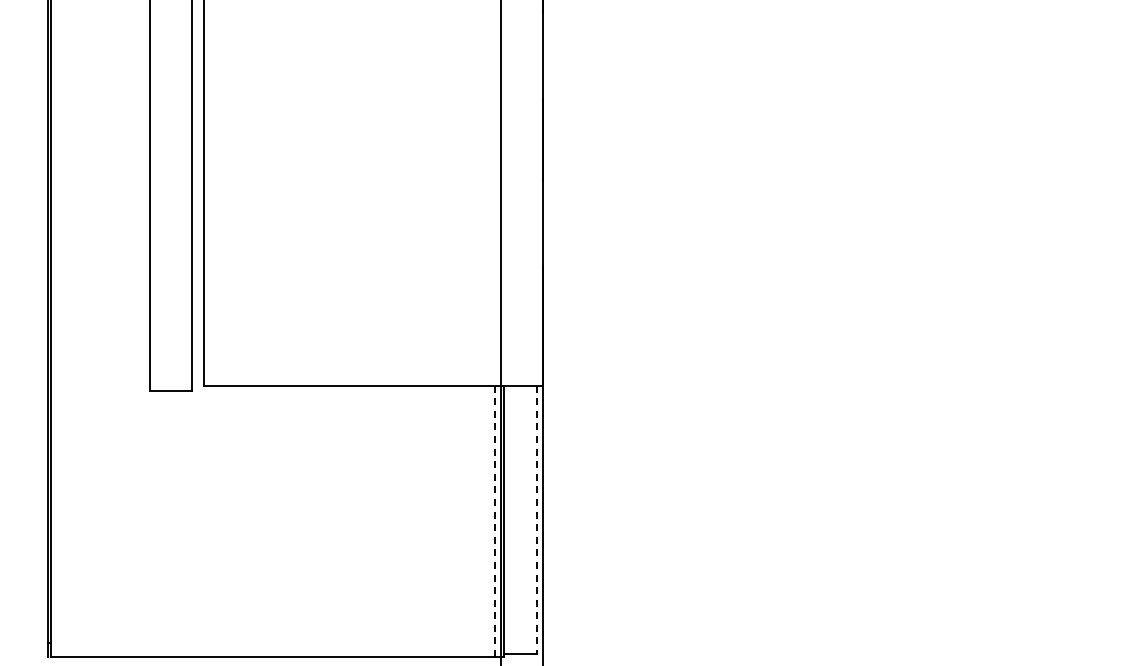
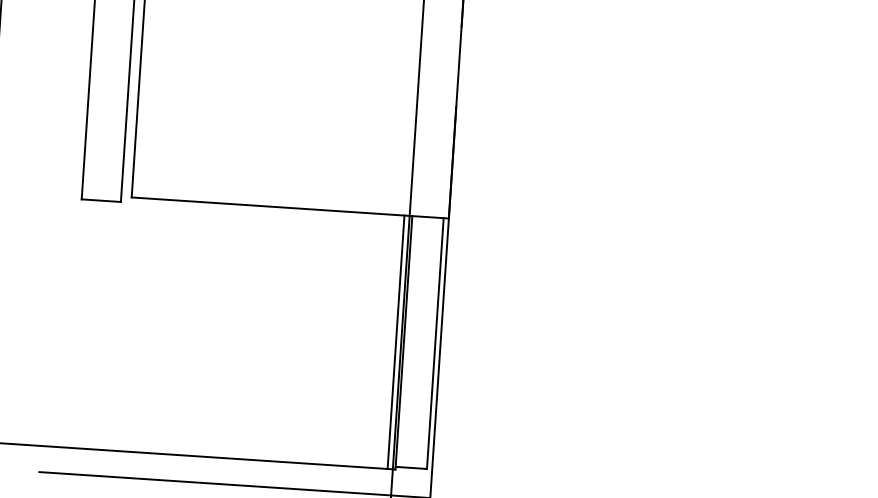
line: (537, 520) -> (435, 344), dashed -> solid
line: (495, 521) -> (396, 342), dashed -> solid

